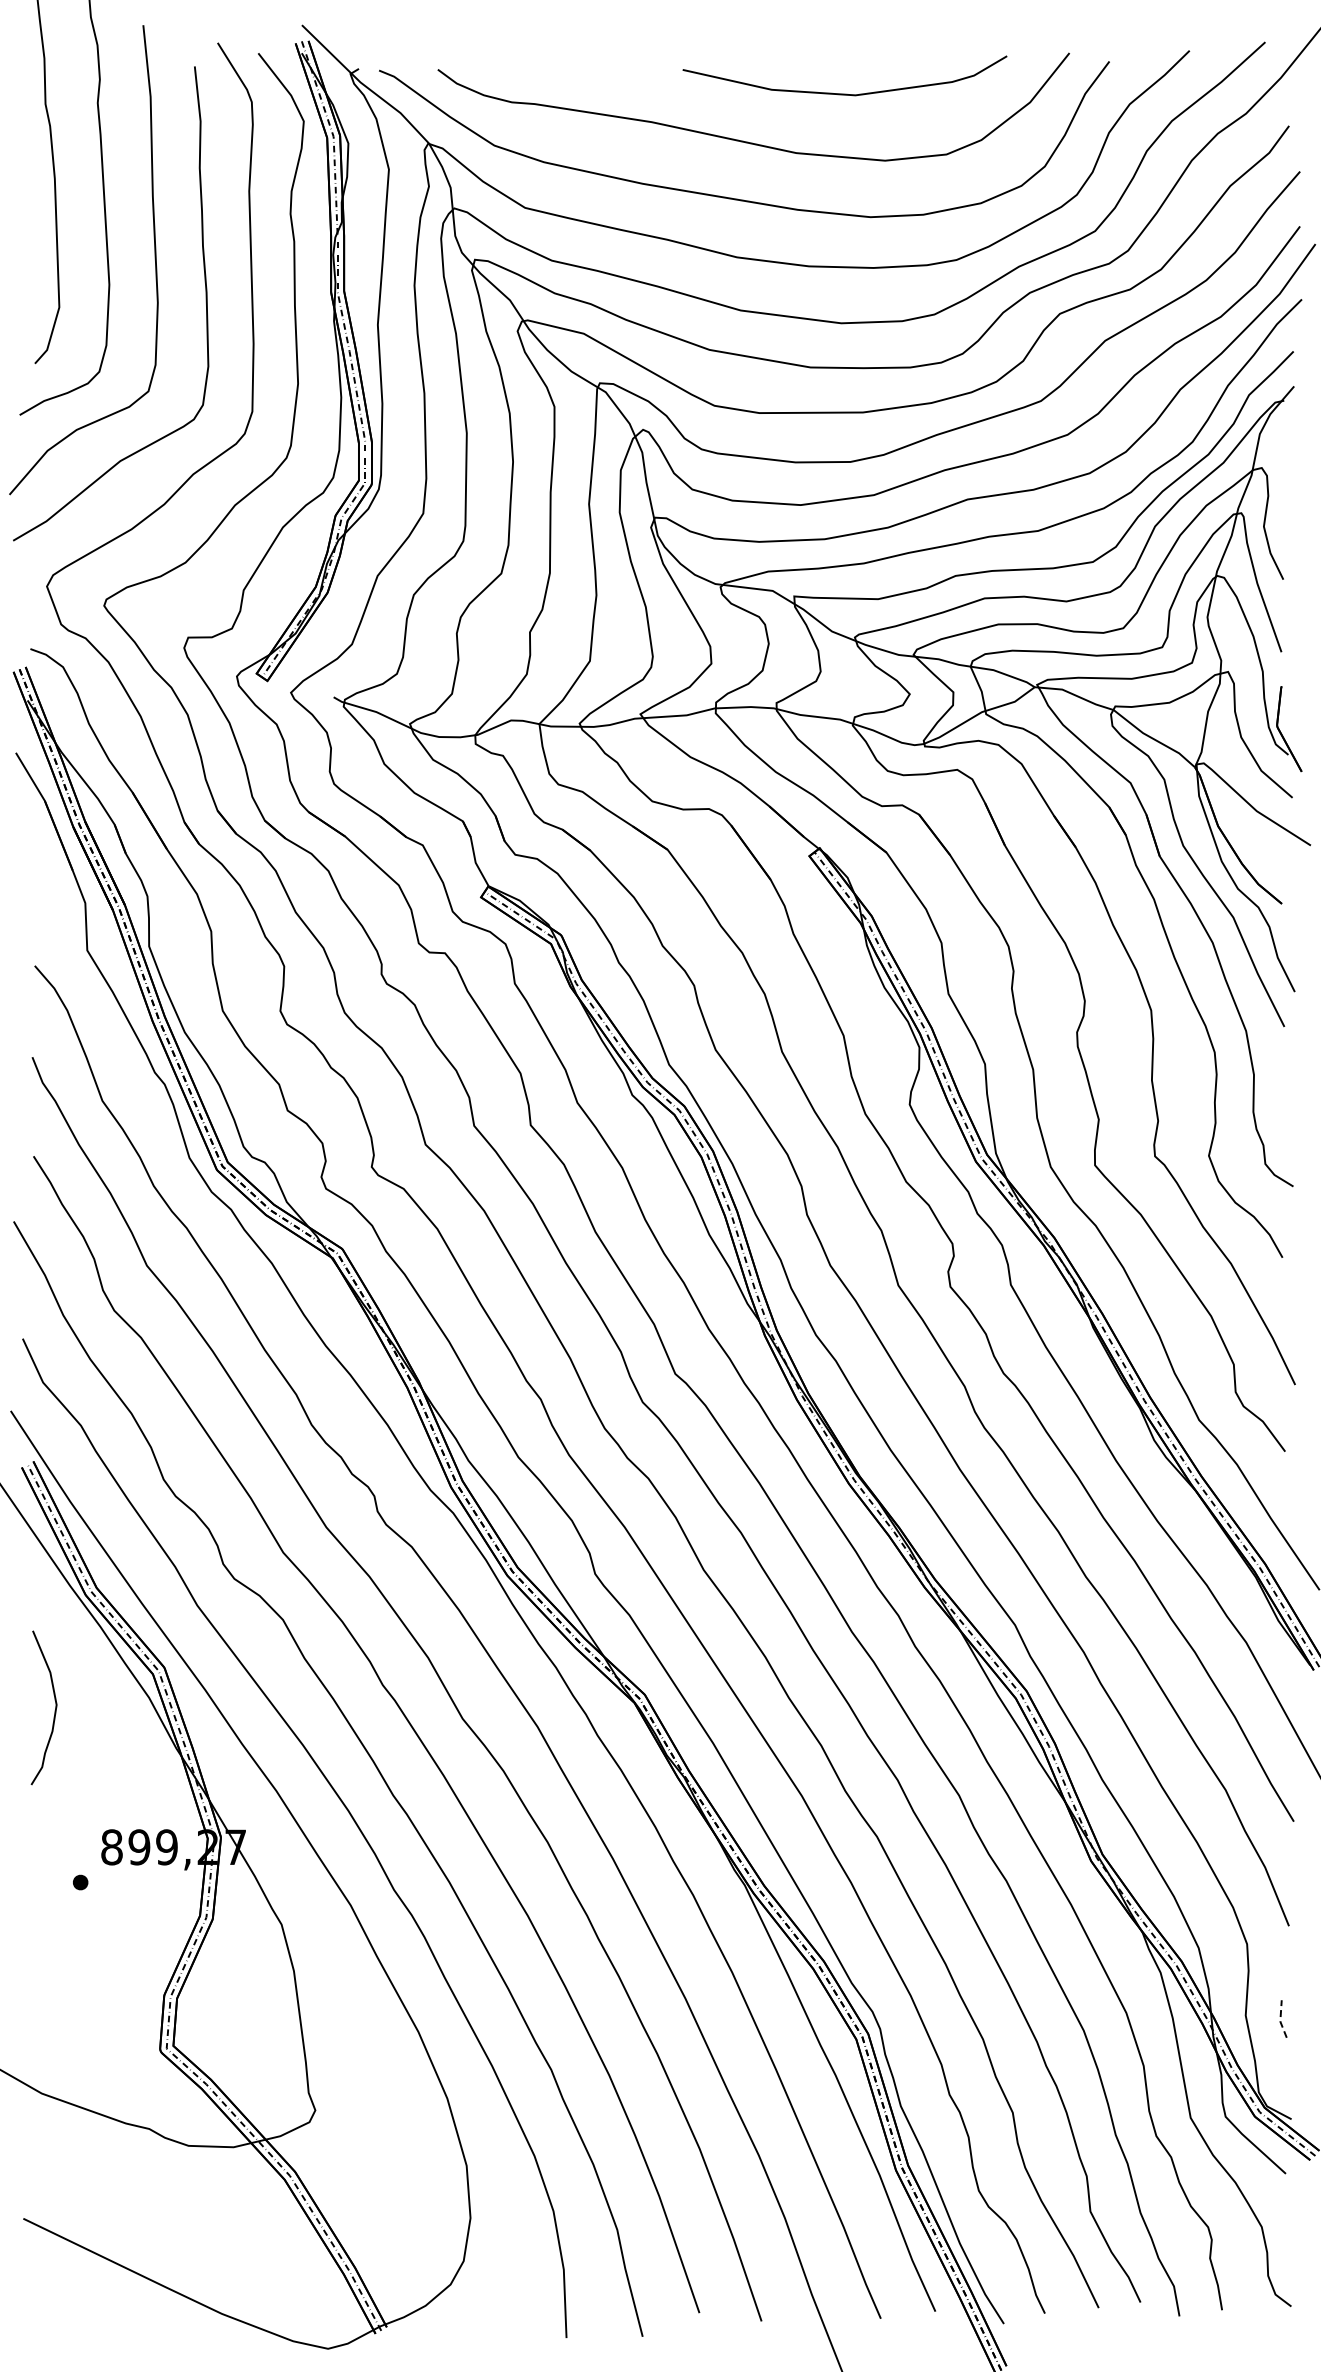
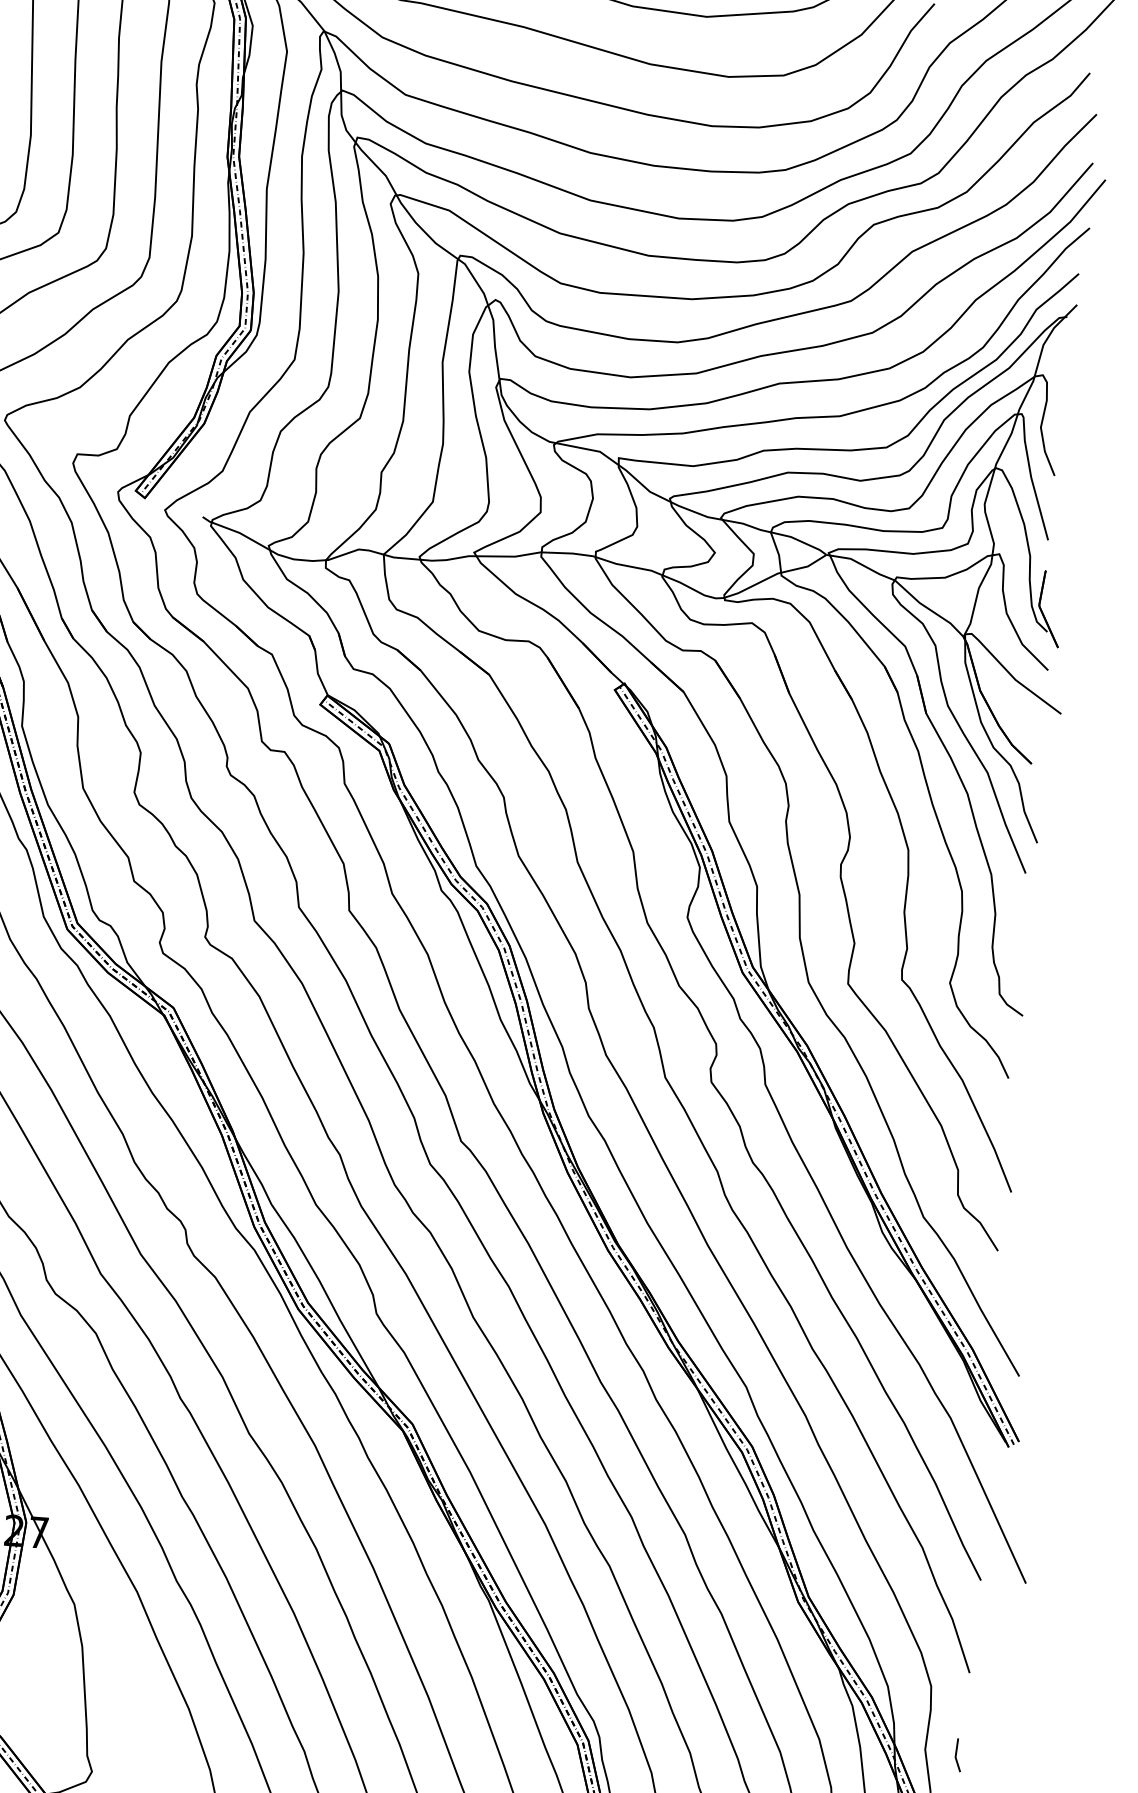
line: (1280, 2019) -> (955, 1755), dashed -> solid

